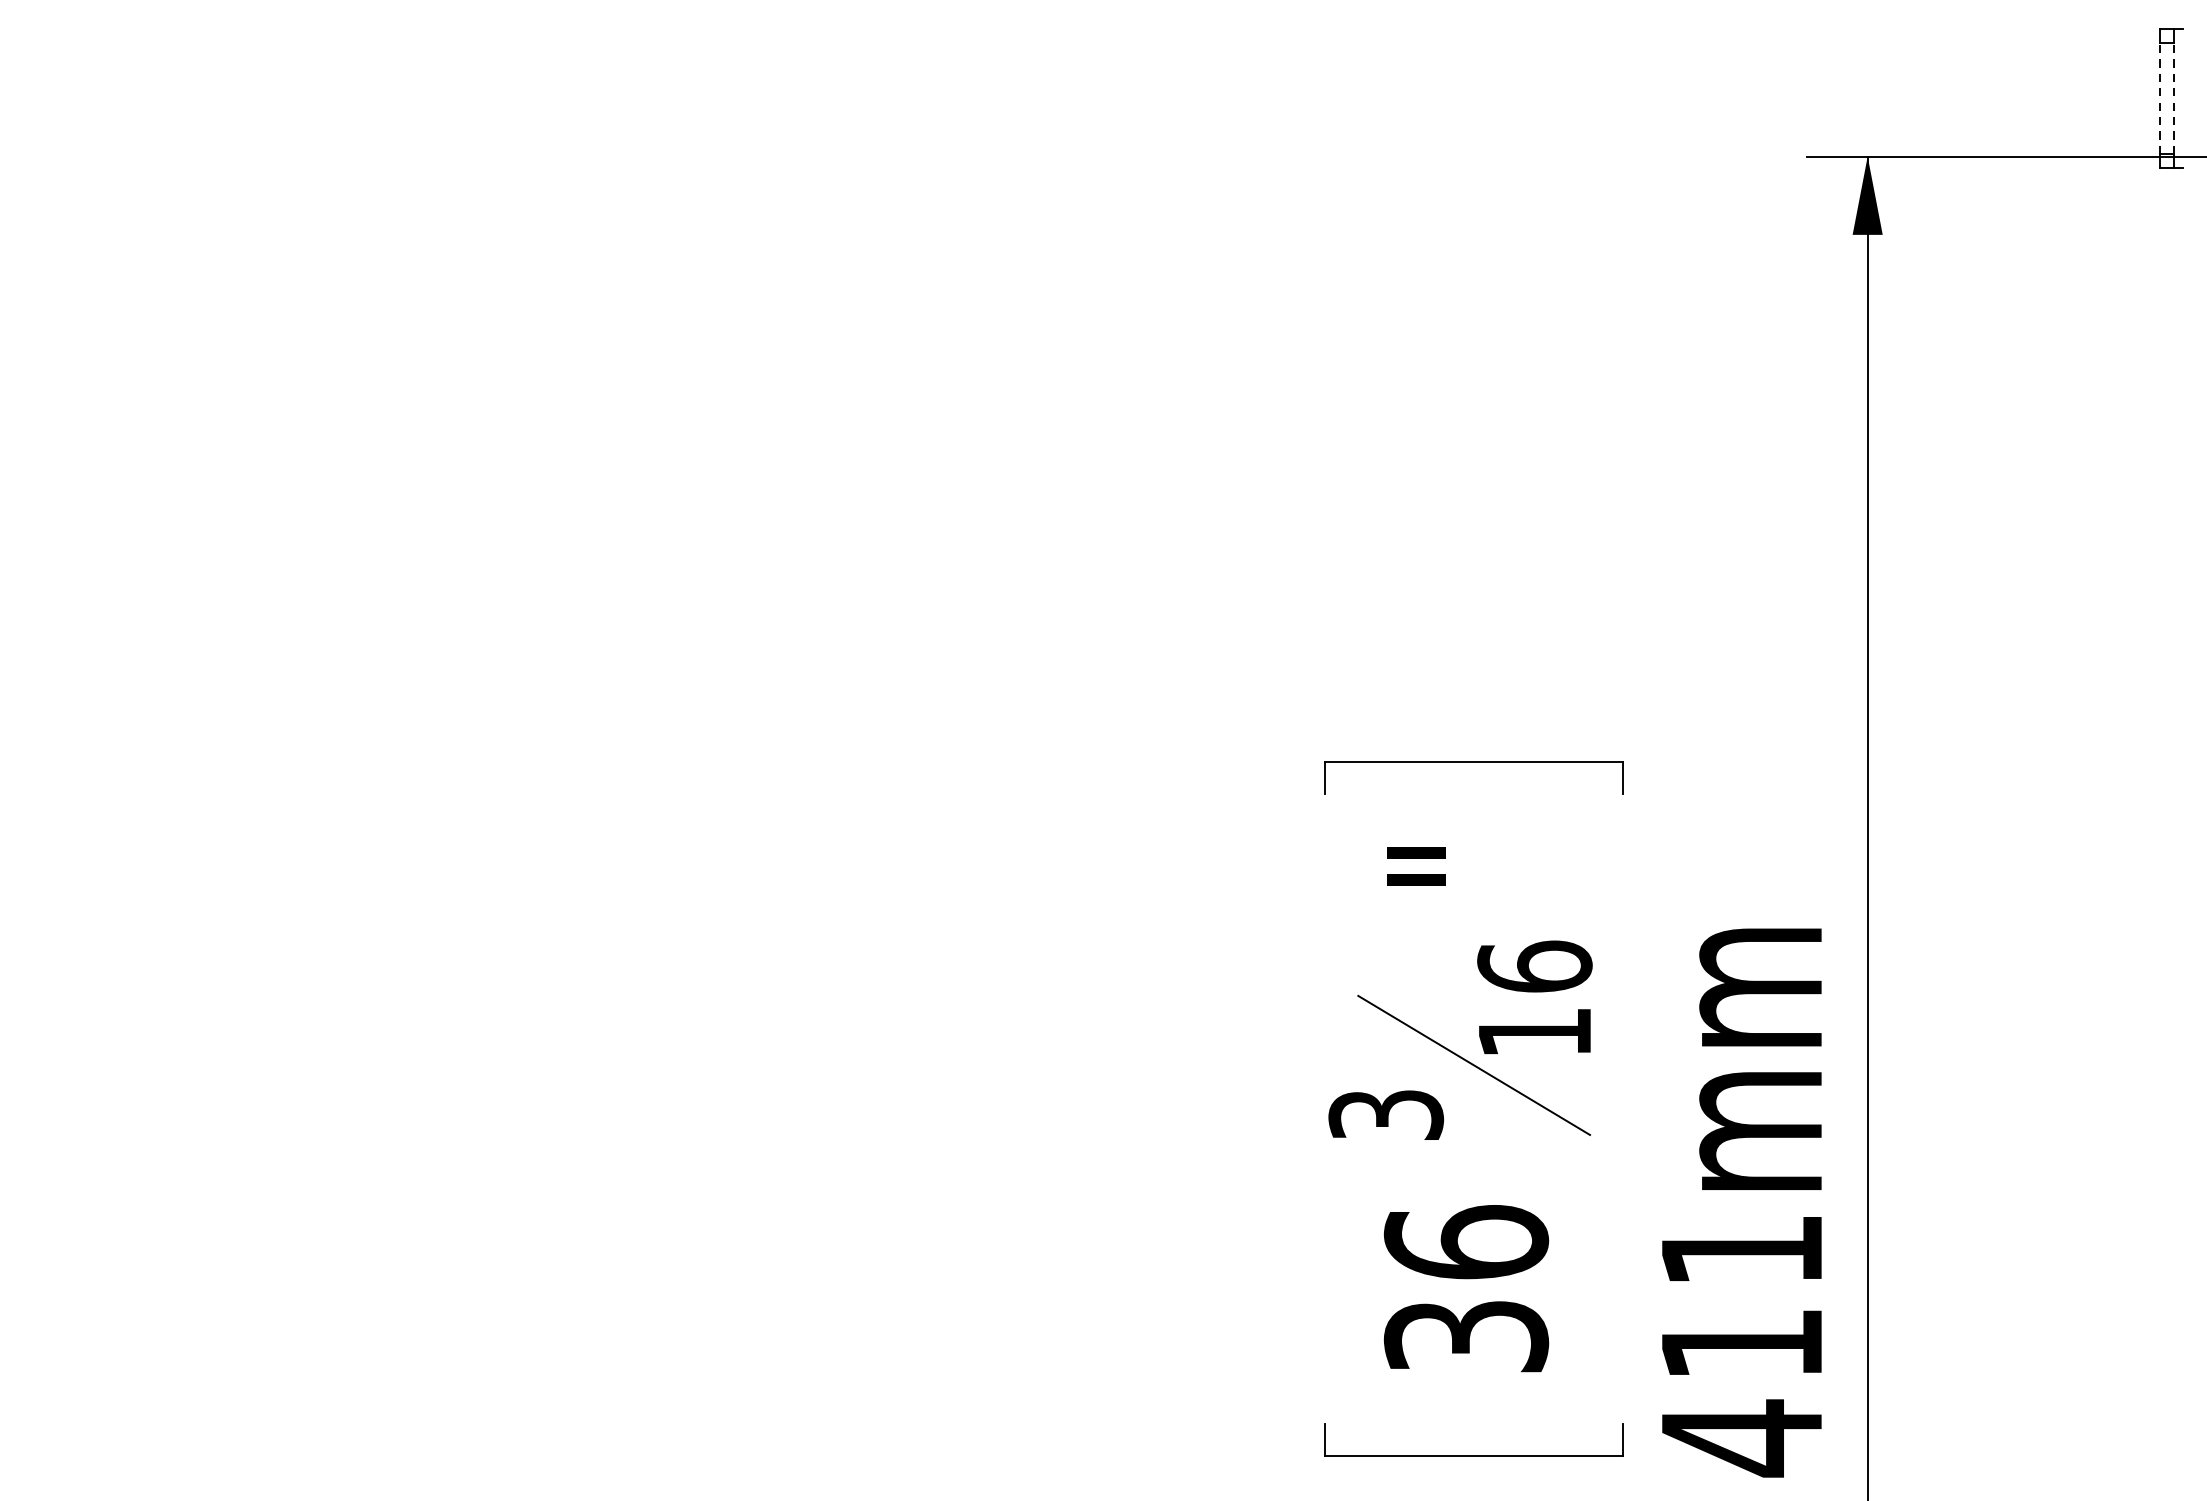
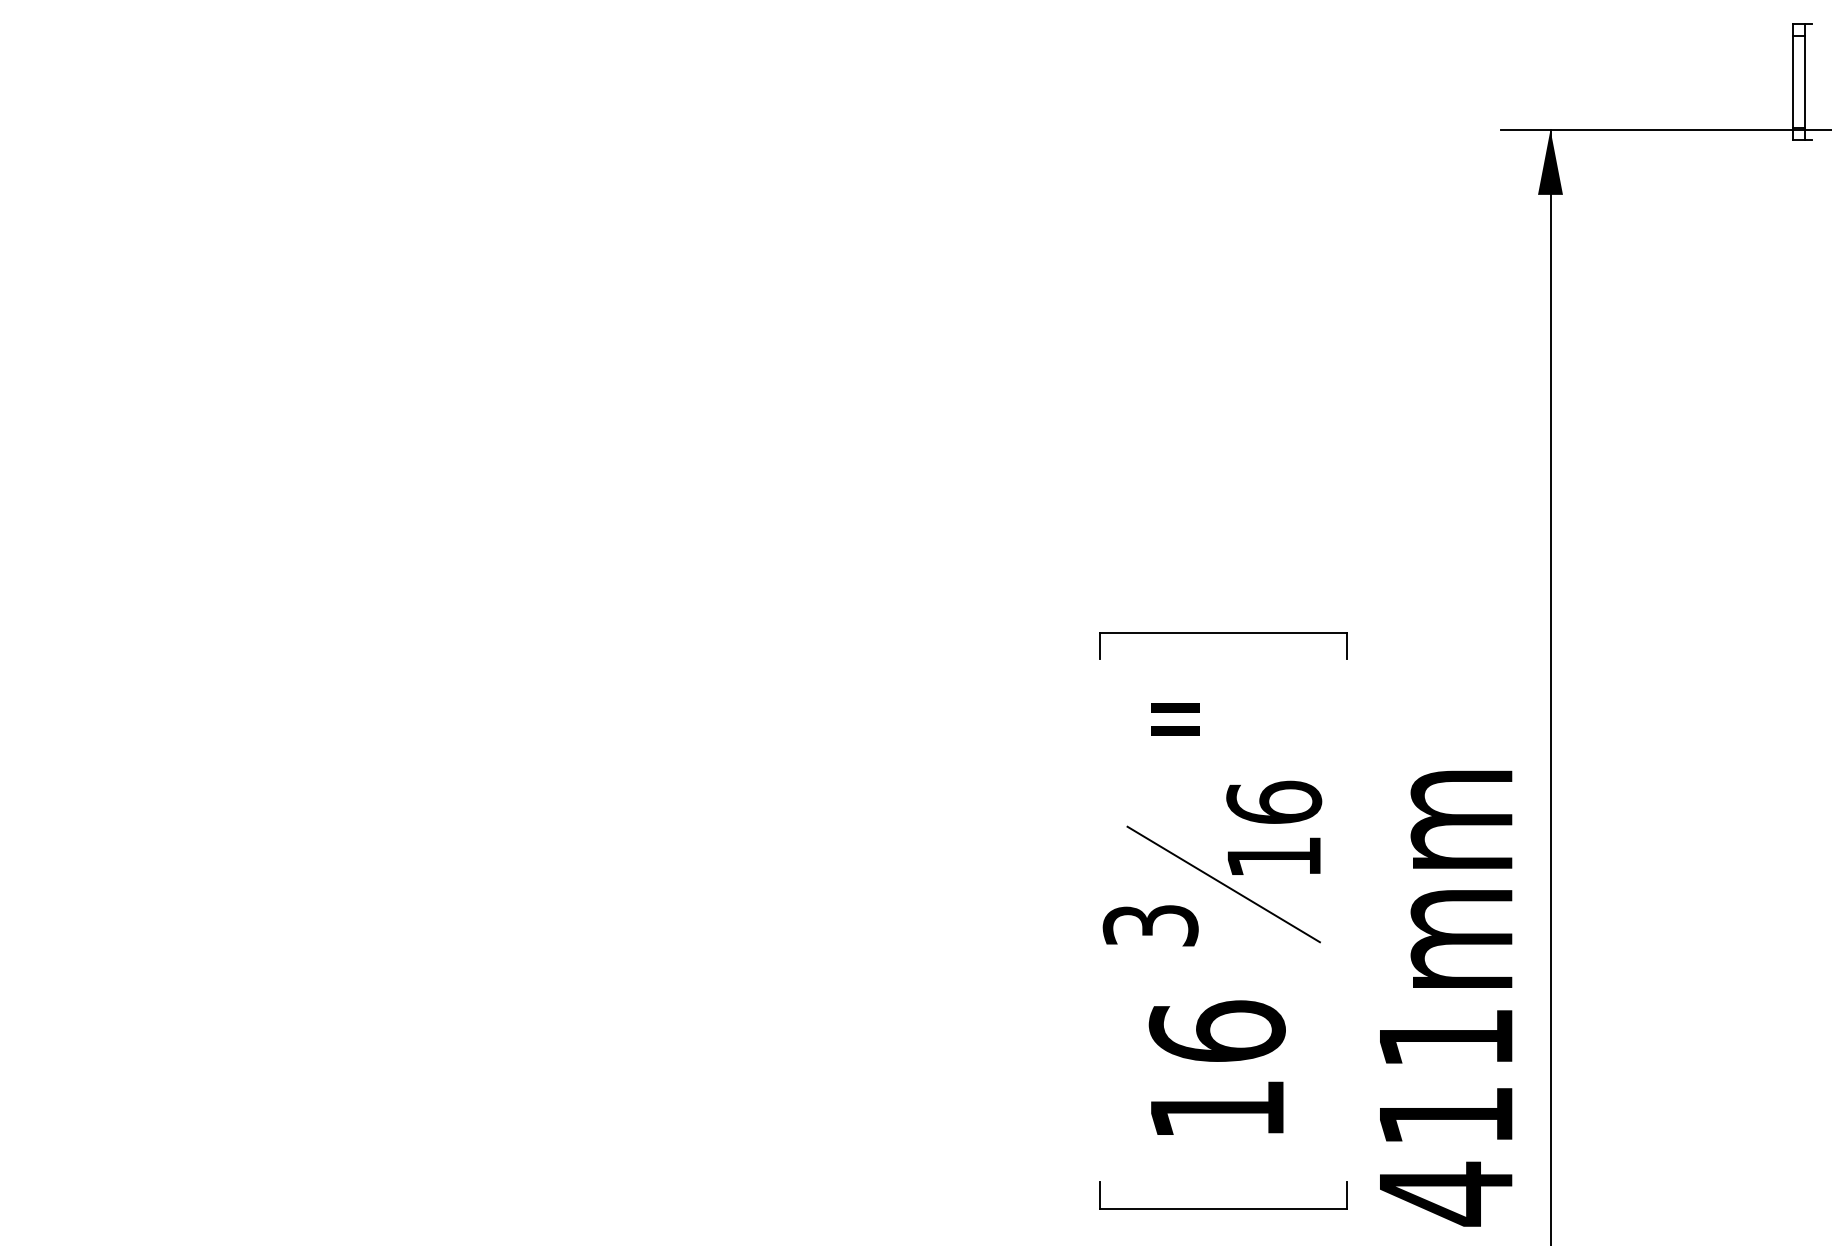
line: (2160, 98) -> (1793, 81), dashed -> solid
line: (2173, 98) -> (1804, 81), dashed -> solid
text: (1465, 1336) -> (1216, 1109), 36 -> 16

